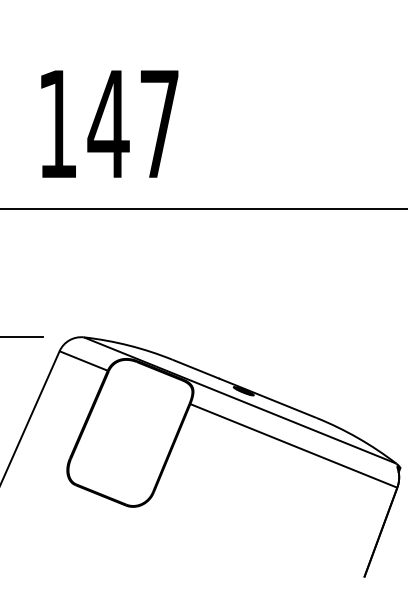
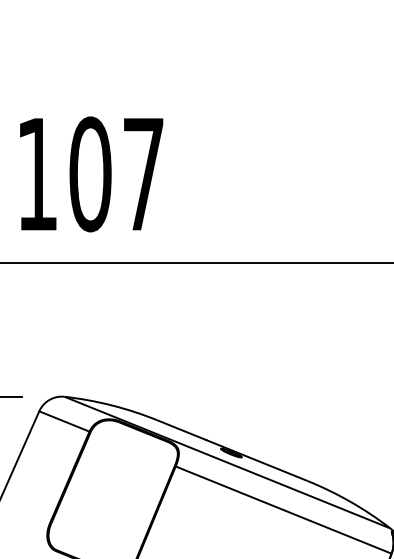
text: (108, 123) -> (90, 173), 147 -> 107

